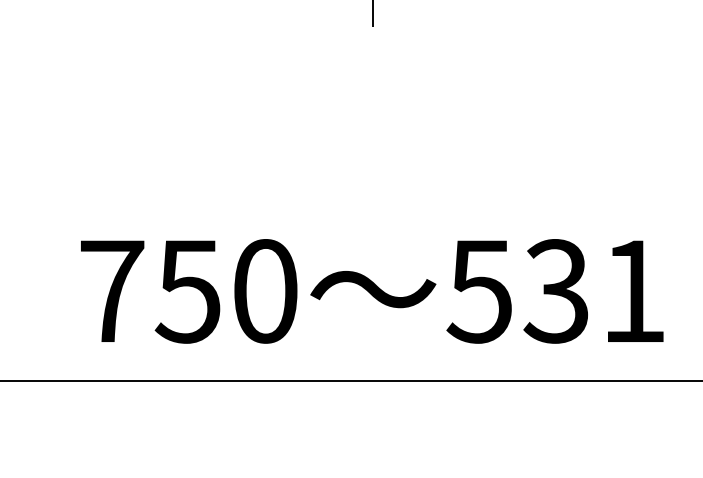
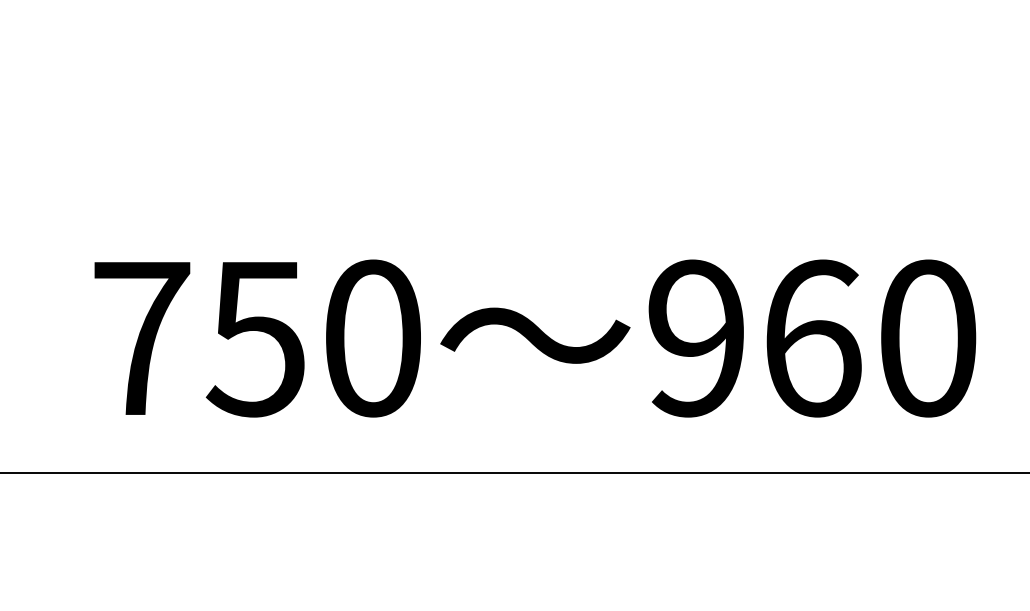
text: (555, 291) -> (809, 338), 531 -> 960

